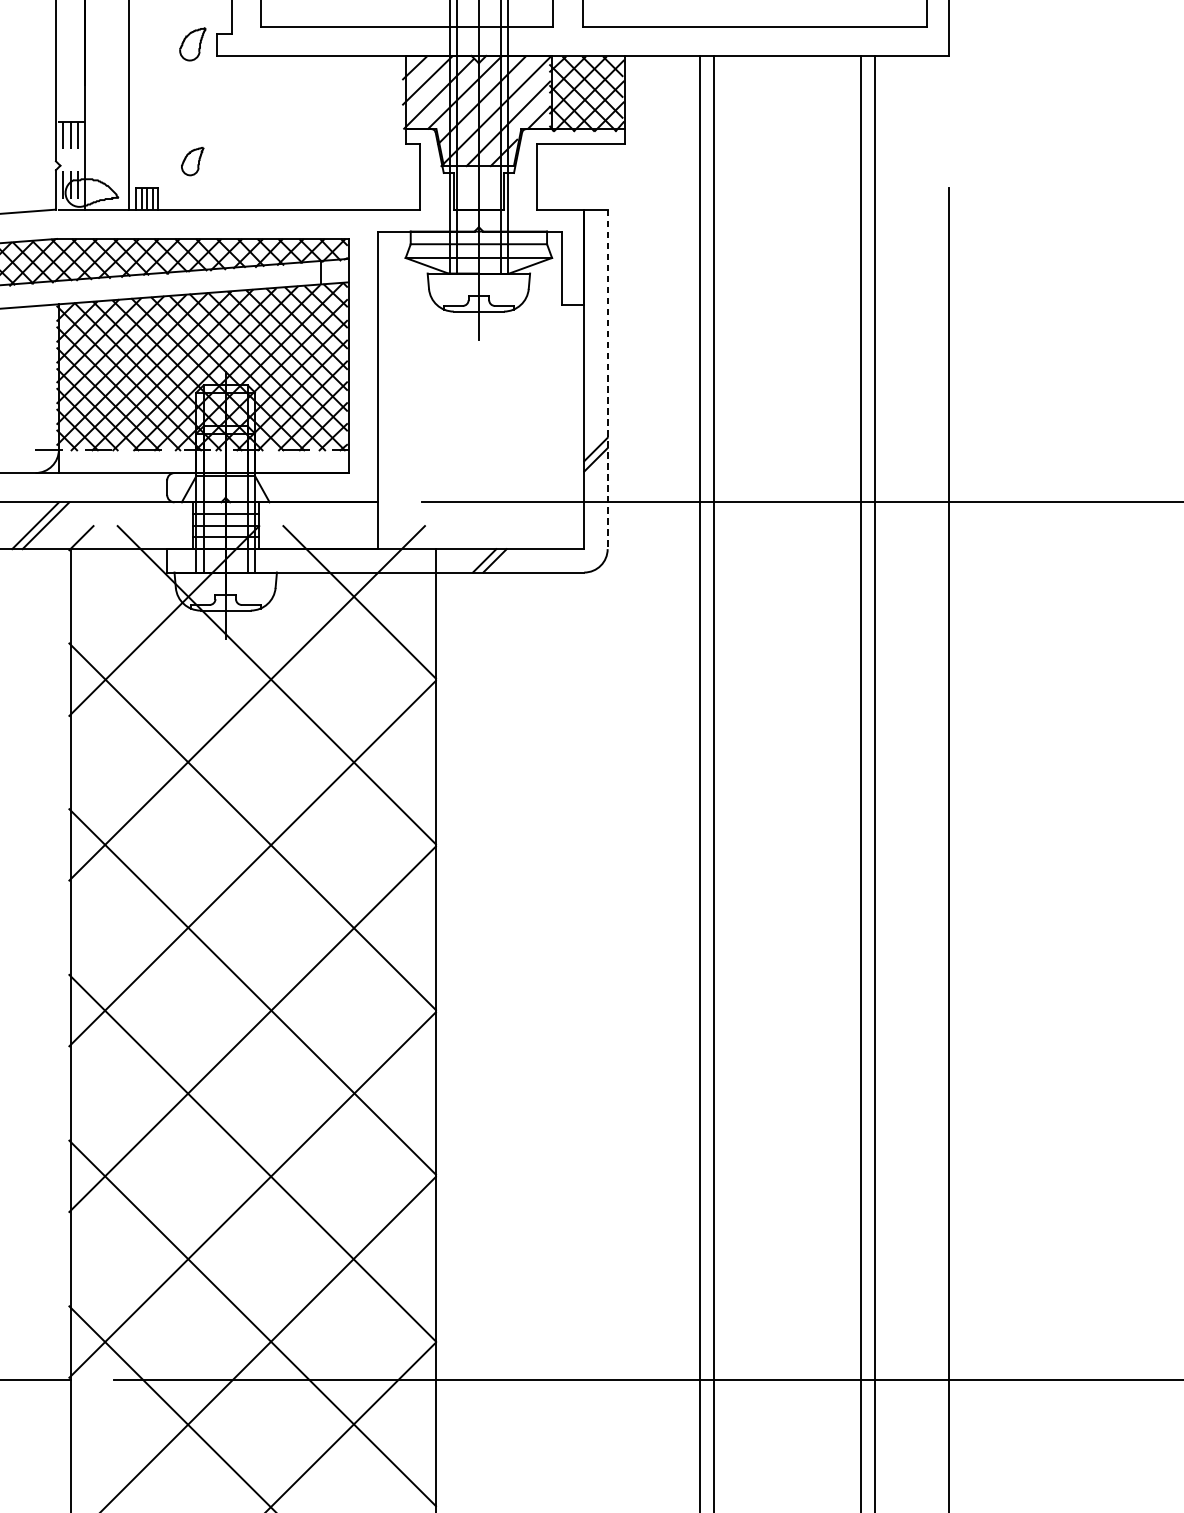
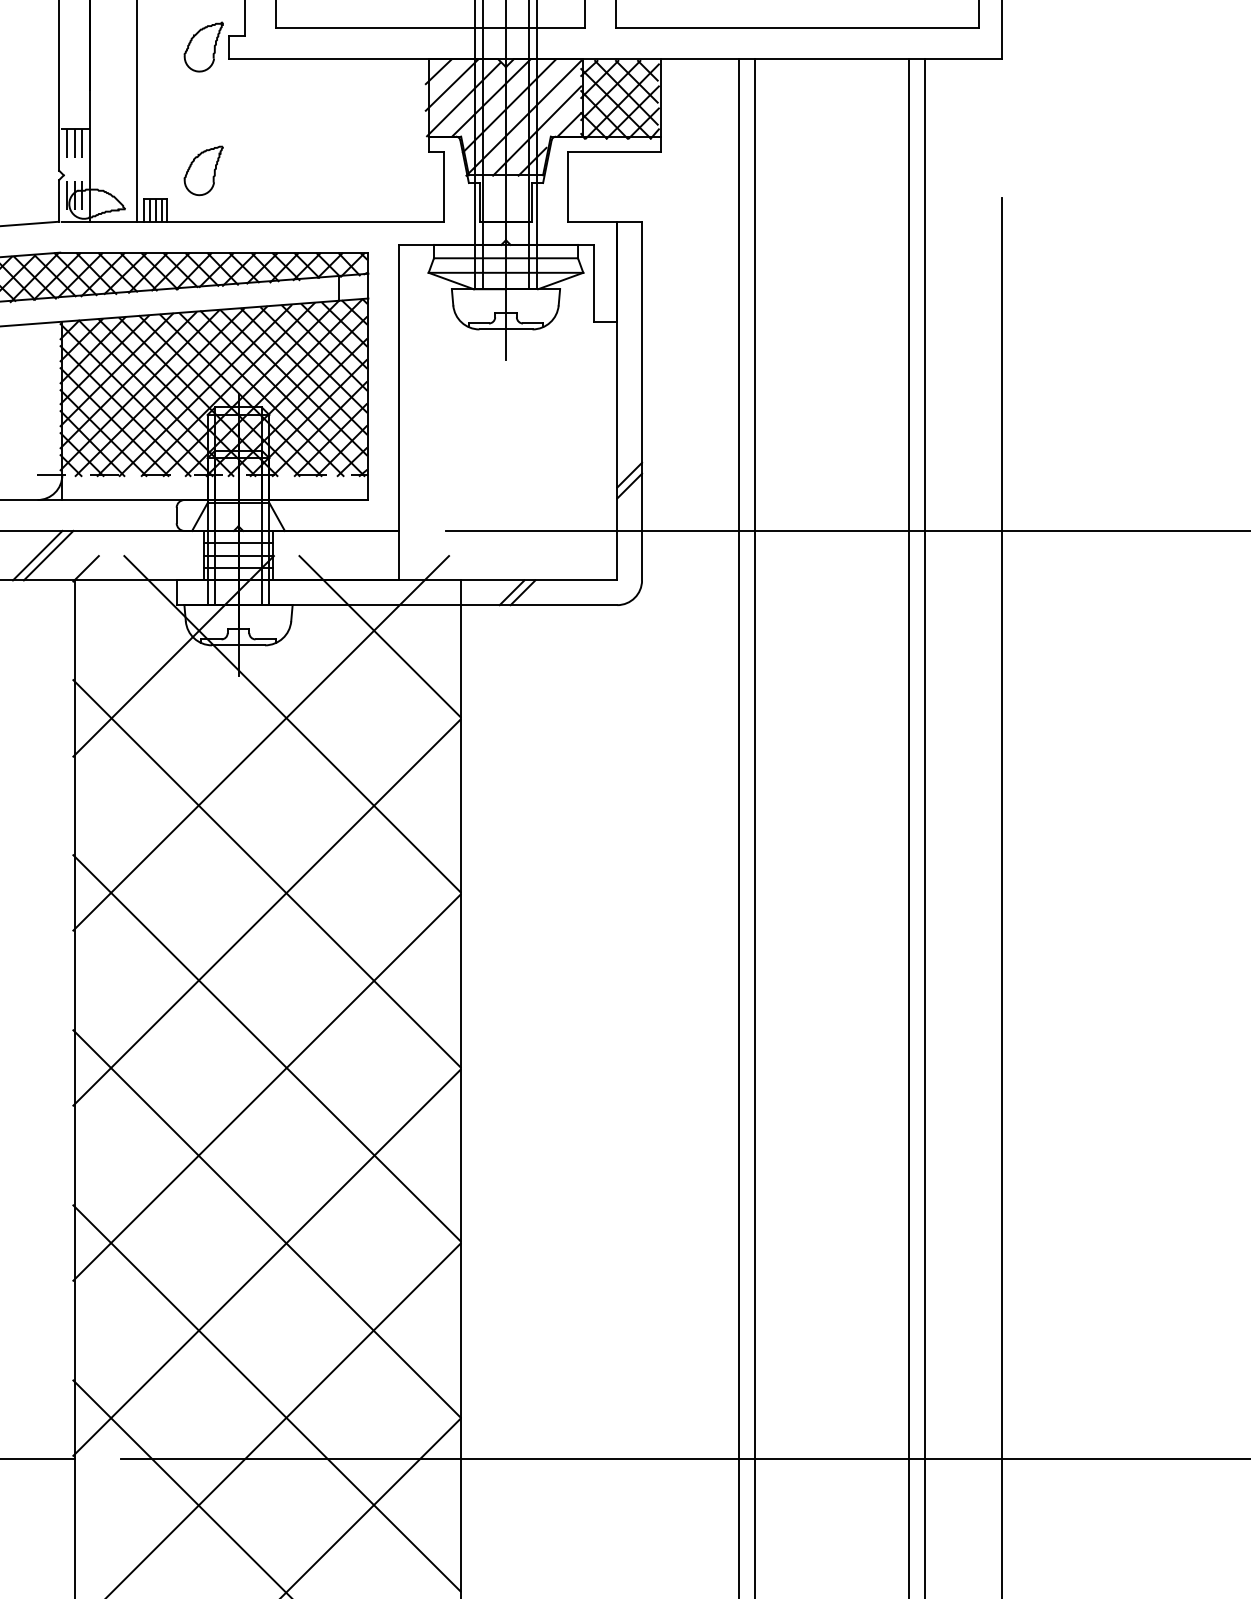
part: (192, 43) -> (203, 46), size x1.43
part: (192, 161) -> (203, 170), size x1.67
line: (608, 379) -> (642, 401), dashed -> solid

